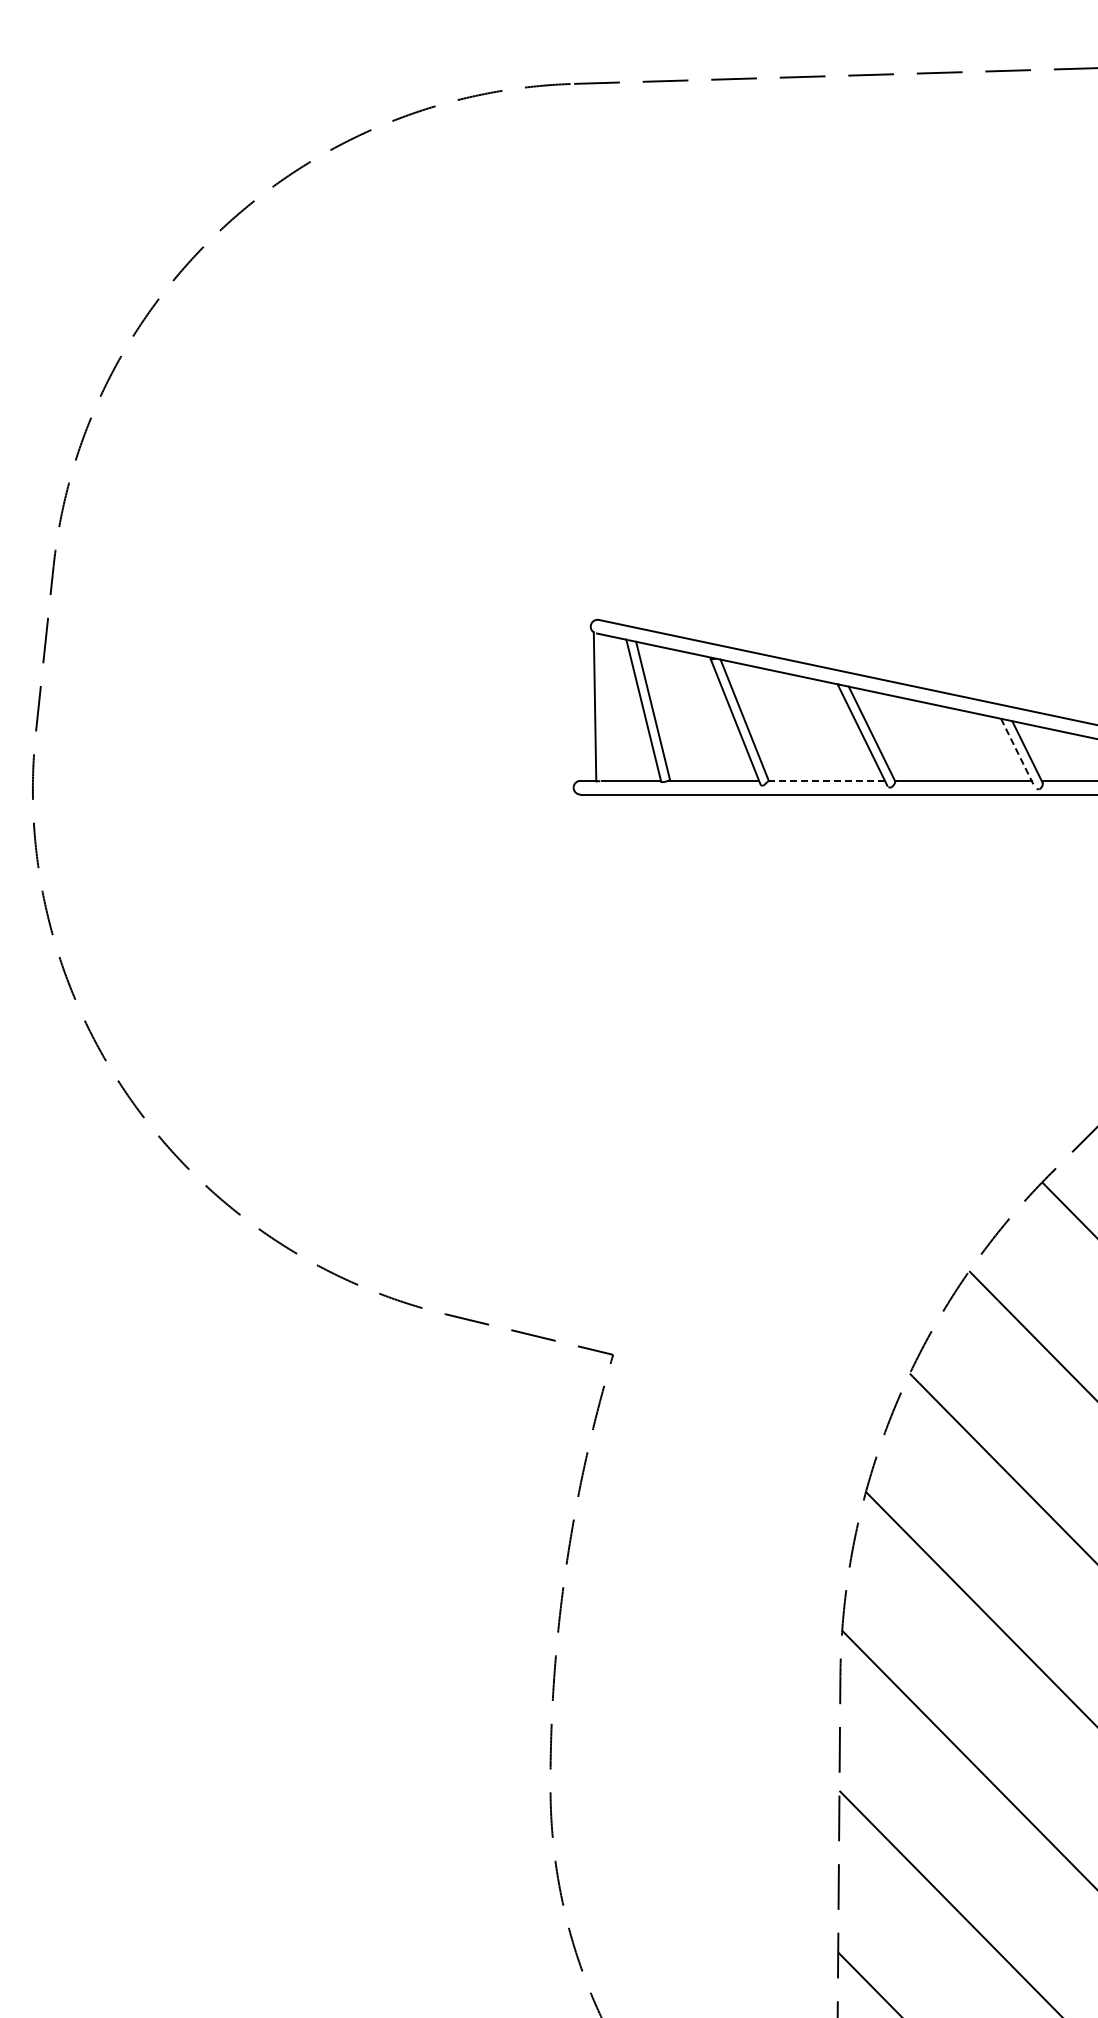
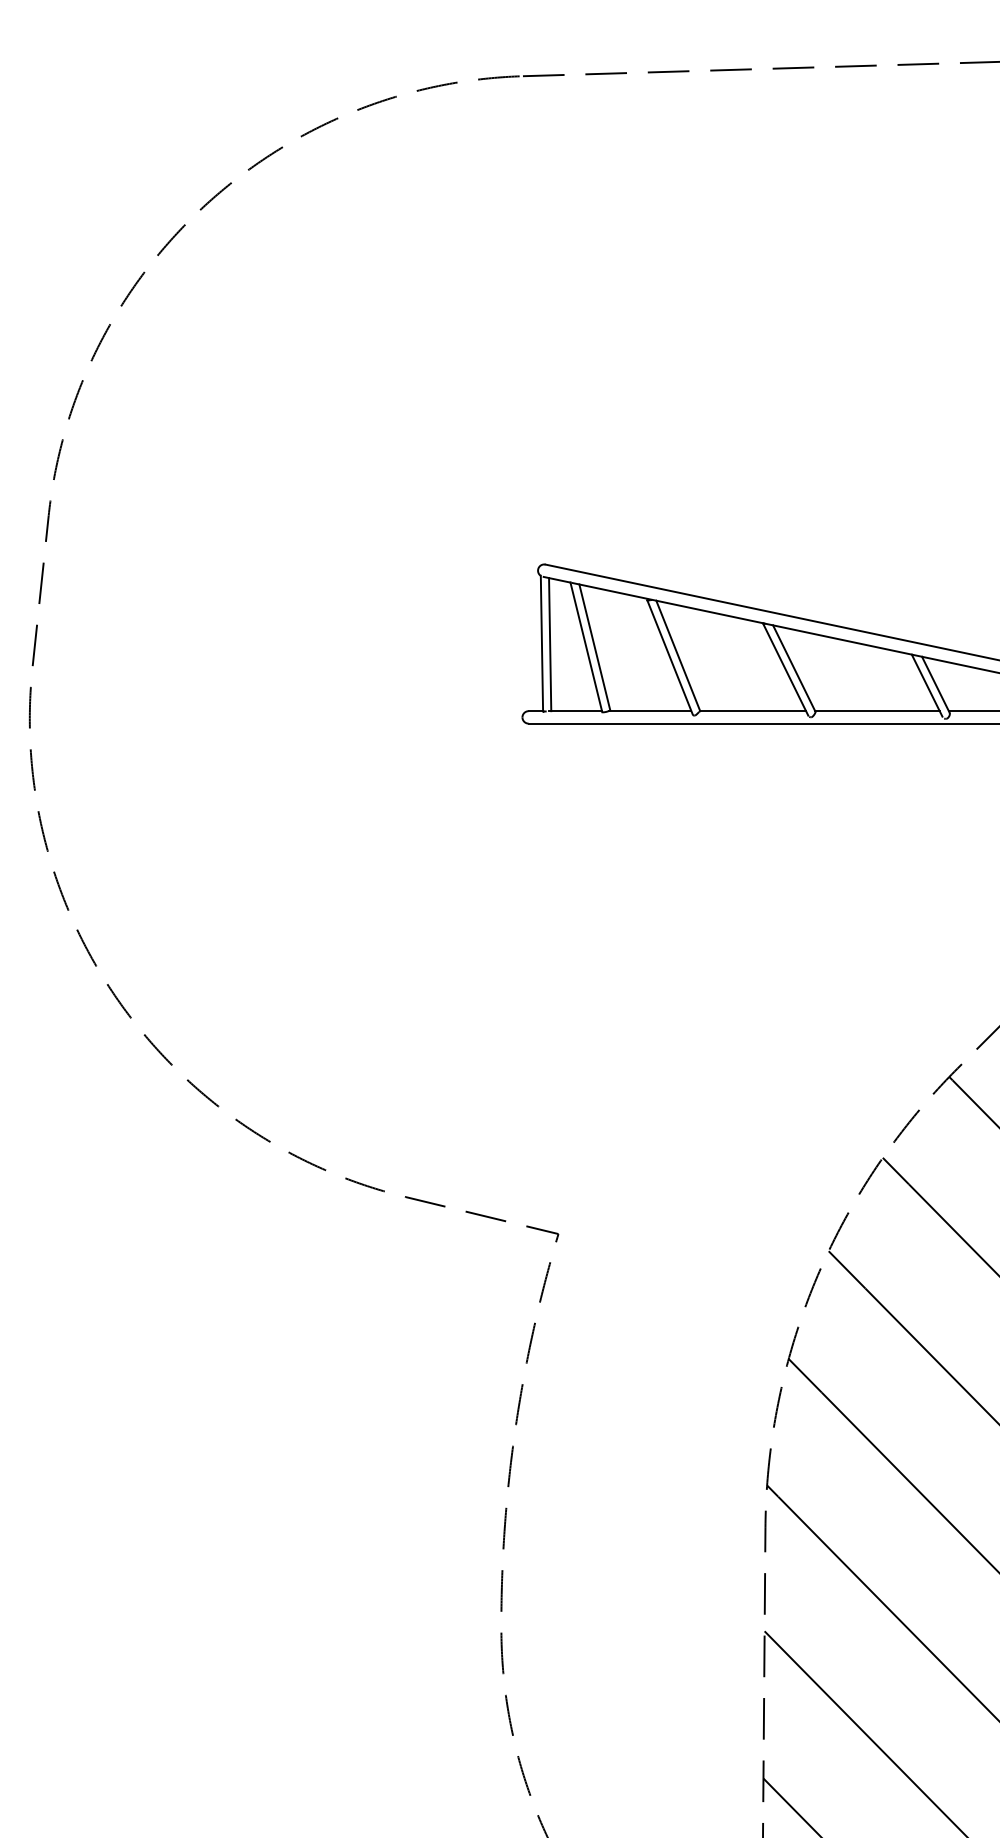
line: (603, 707) -> (549, 644), added
line: (1017, 752) -> (926, 685), dashed -> solid
line: (826, 780) -> (752, 710), dashed -> solid

